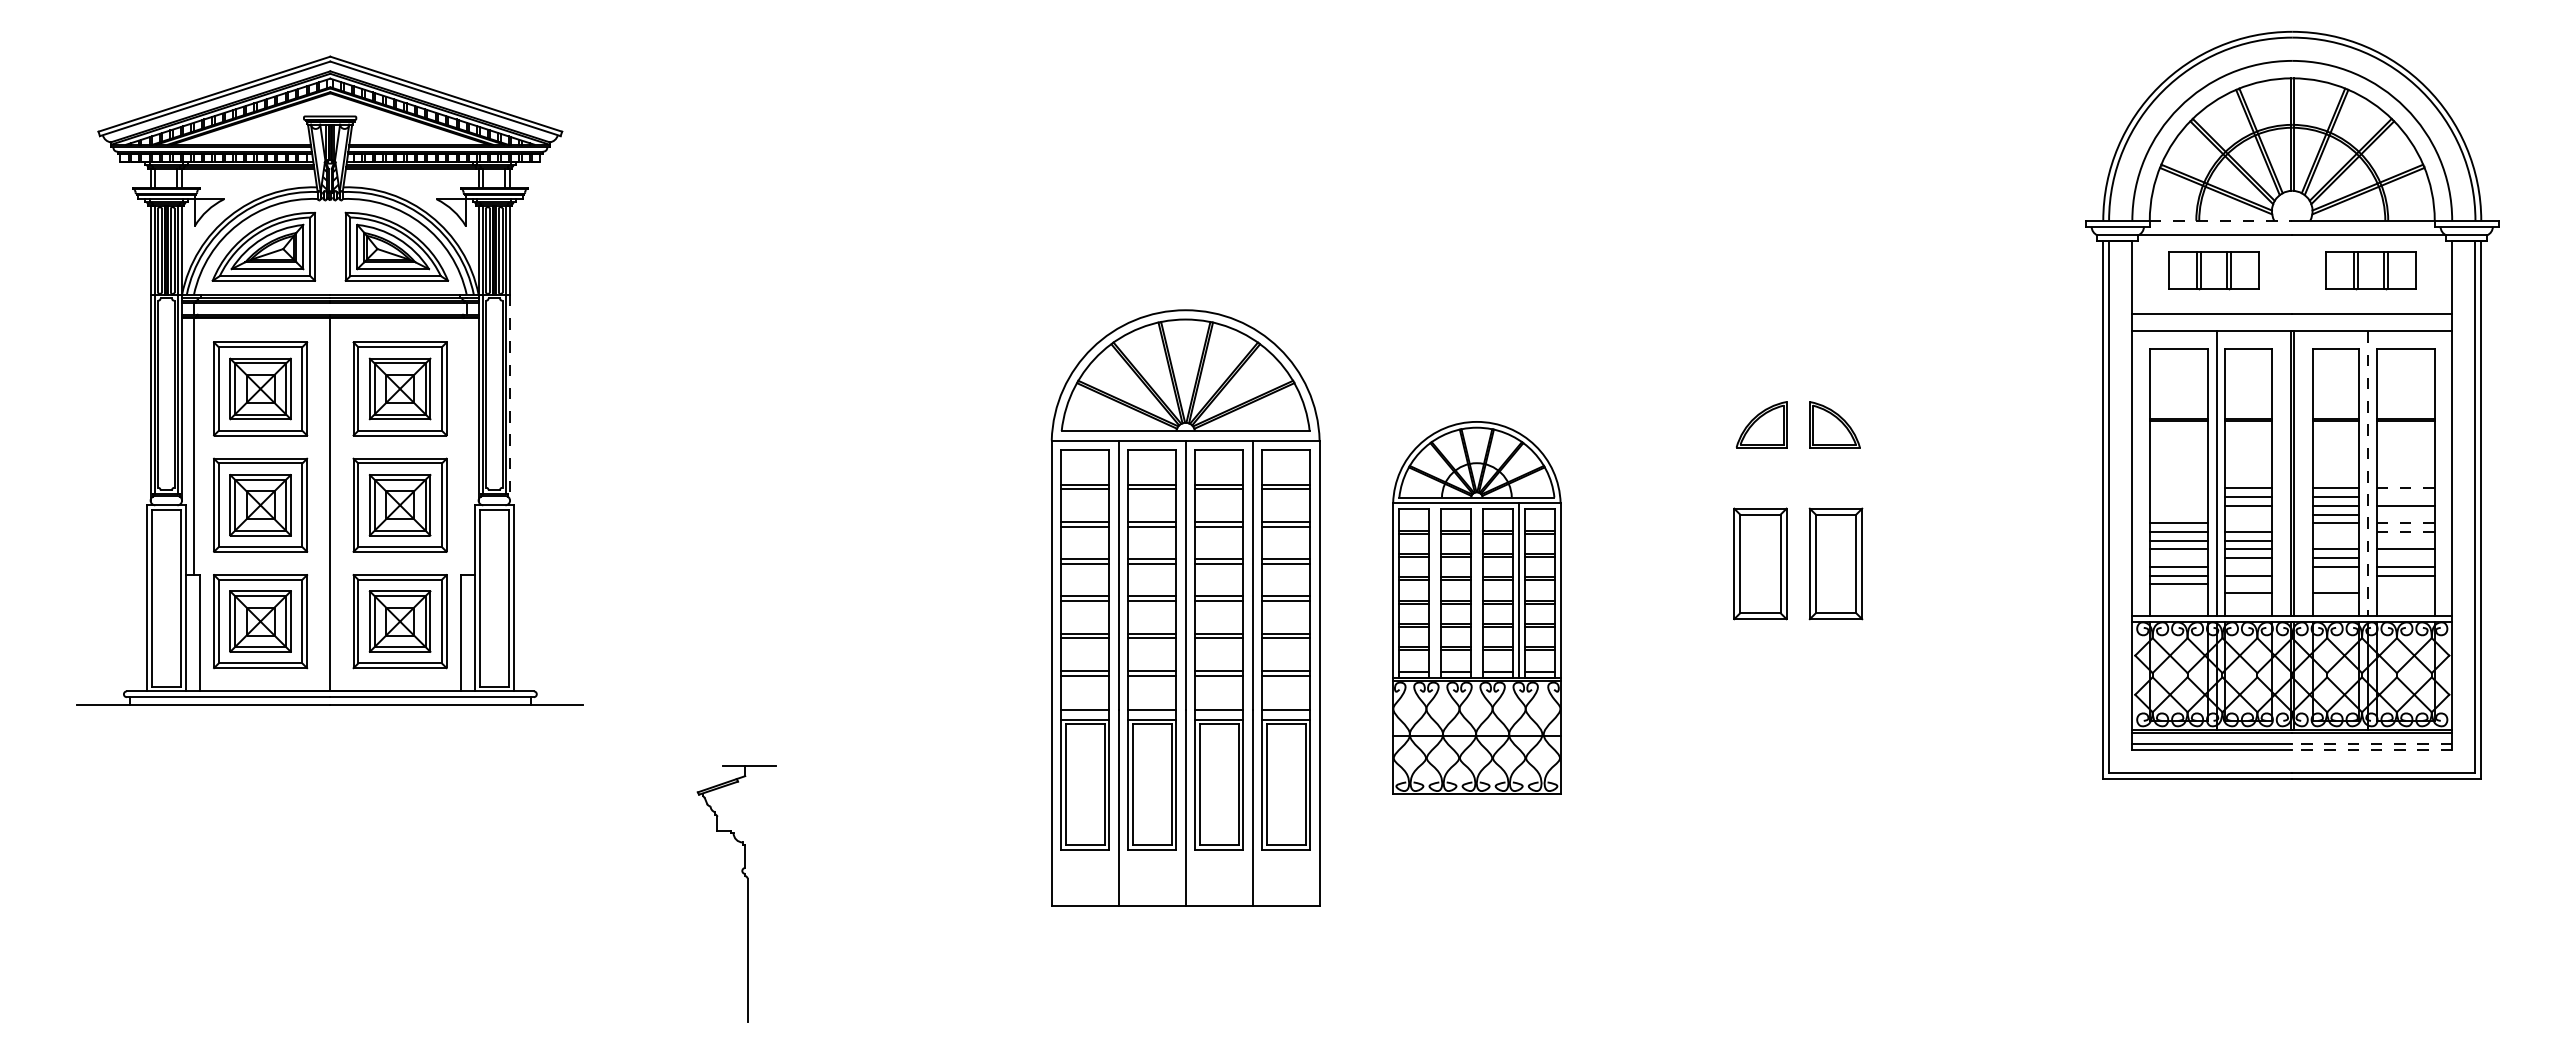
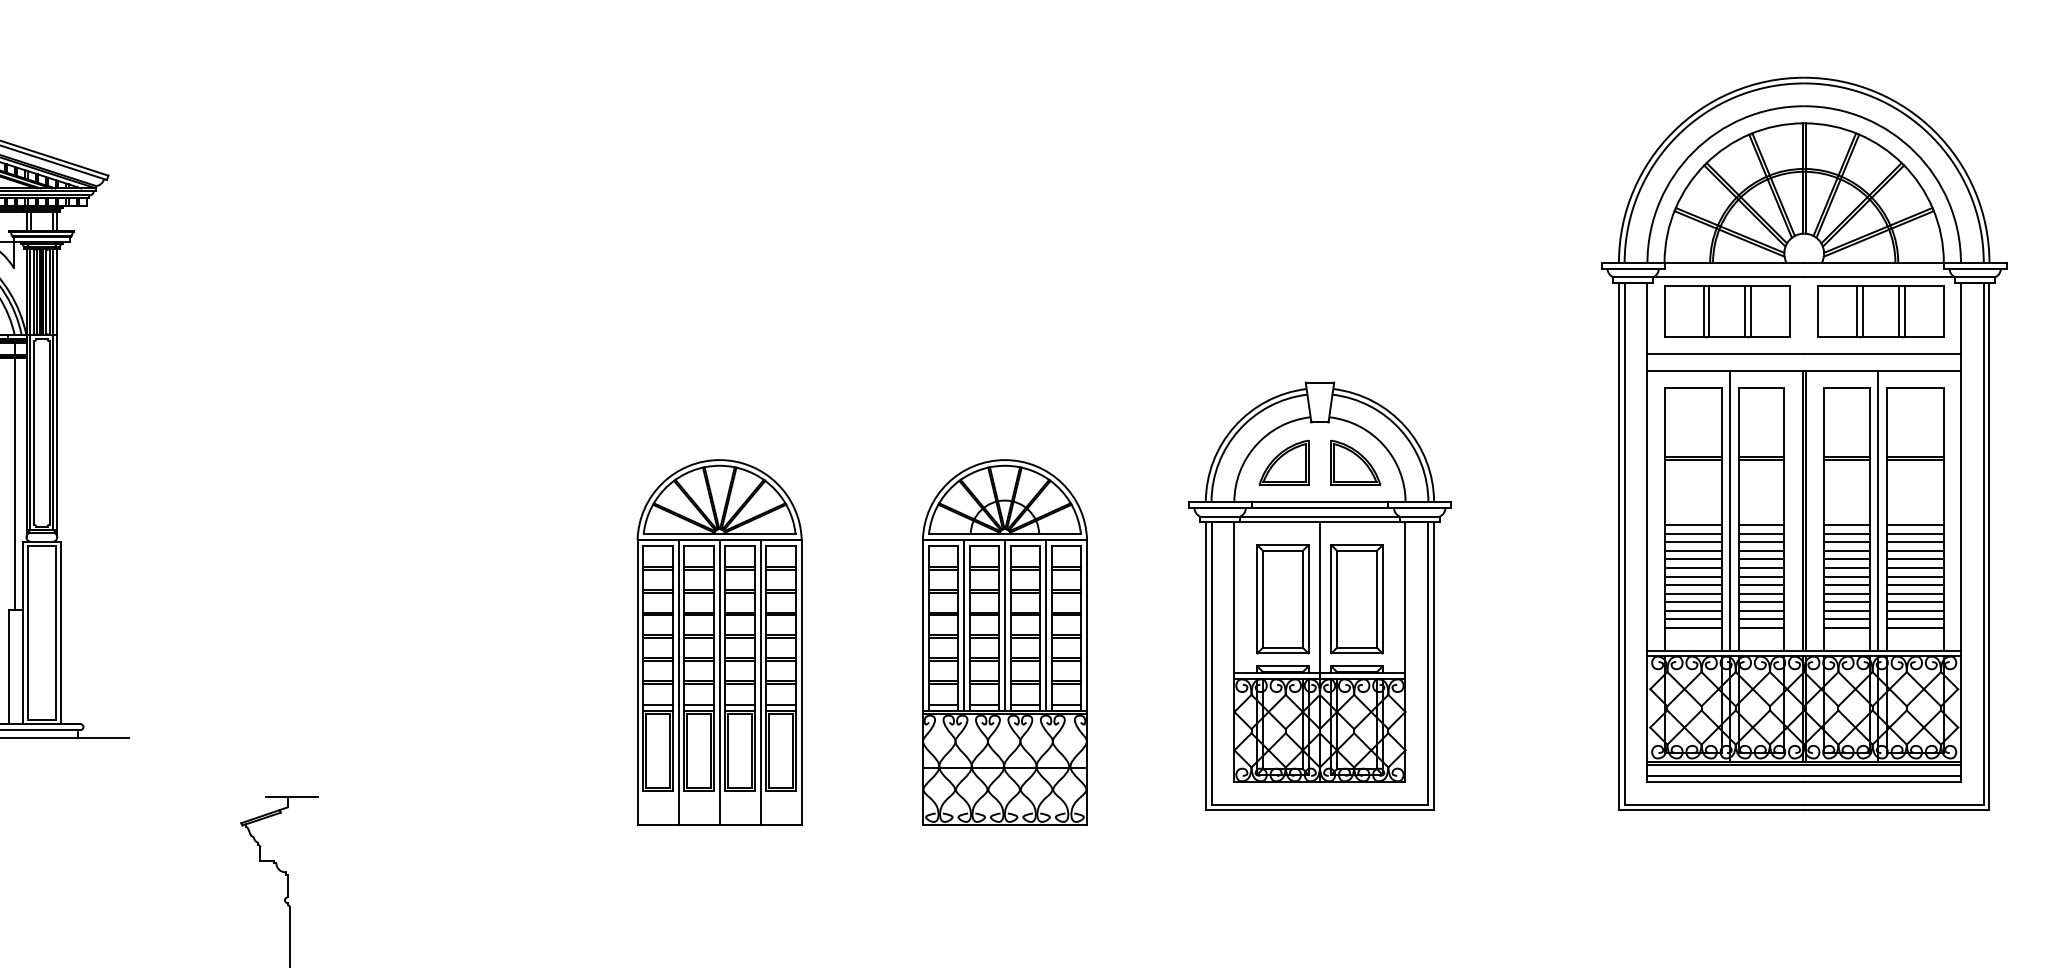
line: (2221, 220) -> (1734, 262), dashed -> solid
part: (2213, 270) -> (1726, 311), size x1.43
part: (2370, 270) -> (1880, 311), size x1.43
line: (510, 397) -> (57, 436), dashed -> solid
line: (467, 446) -> (15, 484), added
line: (2367, 474) -> (1877, 511), dashed -> solid
line: (2178, 488) -> (1692, 525), added
line: (2405, 488) -> (1915, 525), dashed -> solid
line: (2178, 497) -> (1692, 534), added
line: (2405, 497) -> (1915, 534), added
line: (2178, 505) -> (1692, 542), added
line: (2178, 514) -> (1692, 550), added
line: (2248, 514) -> (1761, 550), added
line: (2405, 514) -> (1915, 550), added
line: (2248, 523) -> (1761, 559), added
line: (2405, 523) -> (1915, 559), dashed -> solid
line: (2335, 531) -> (1846, 567), added
line: (2405, 531) -> (1915, 567), dashed -> solid
line: (2335, 540) -> (1846, 576), added
line: (2405, 540) -> (1915, 576), added
line: (2178, 558) -> (1692, 593), added
line: (2405, 558) -> (1915, 593), added
part: (1797, 560) -> (1319, 595), added
line: (2248, 566) -> (1761, 601), added
line: (2335, 575) -> (1846, 610), added
line: (2248, 584) -> (1761, 619), added
line: (2335, 584) -> (1846, 619), added
line: (2405, 584) -> (1915, 619), added
line: (1435, 590) -> (964, 625), added
line: (1476, 590) -> (1004, 625), added
line: (2178, 593) -> (1692, 628), added
line: (2405, 593) -> (1915, 628), added
part: (1185, 607) -> (719, 642), size x0.62
line: (2372, 744) -> (1882, 776), dashed -> solid
line: (2372, 750) -> (1882, 782), dashed -> solid

